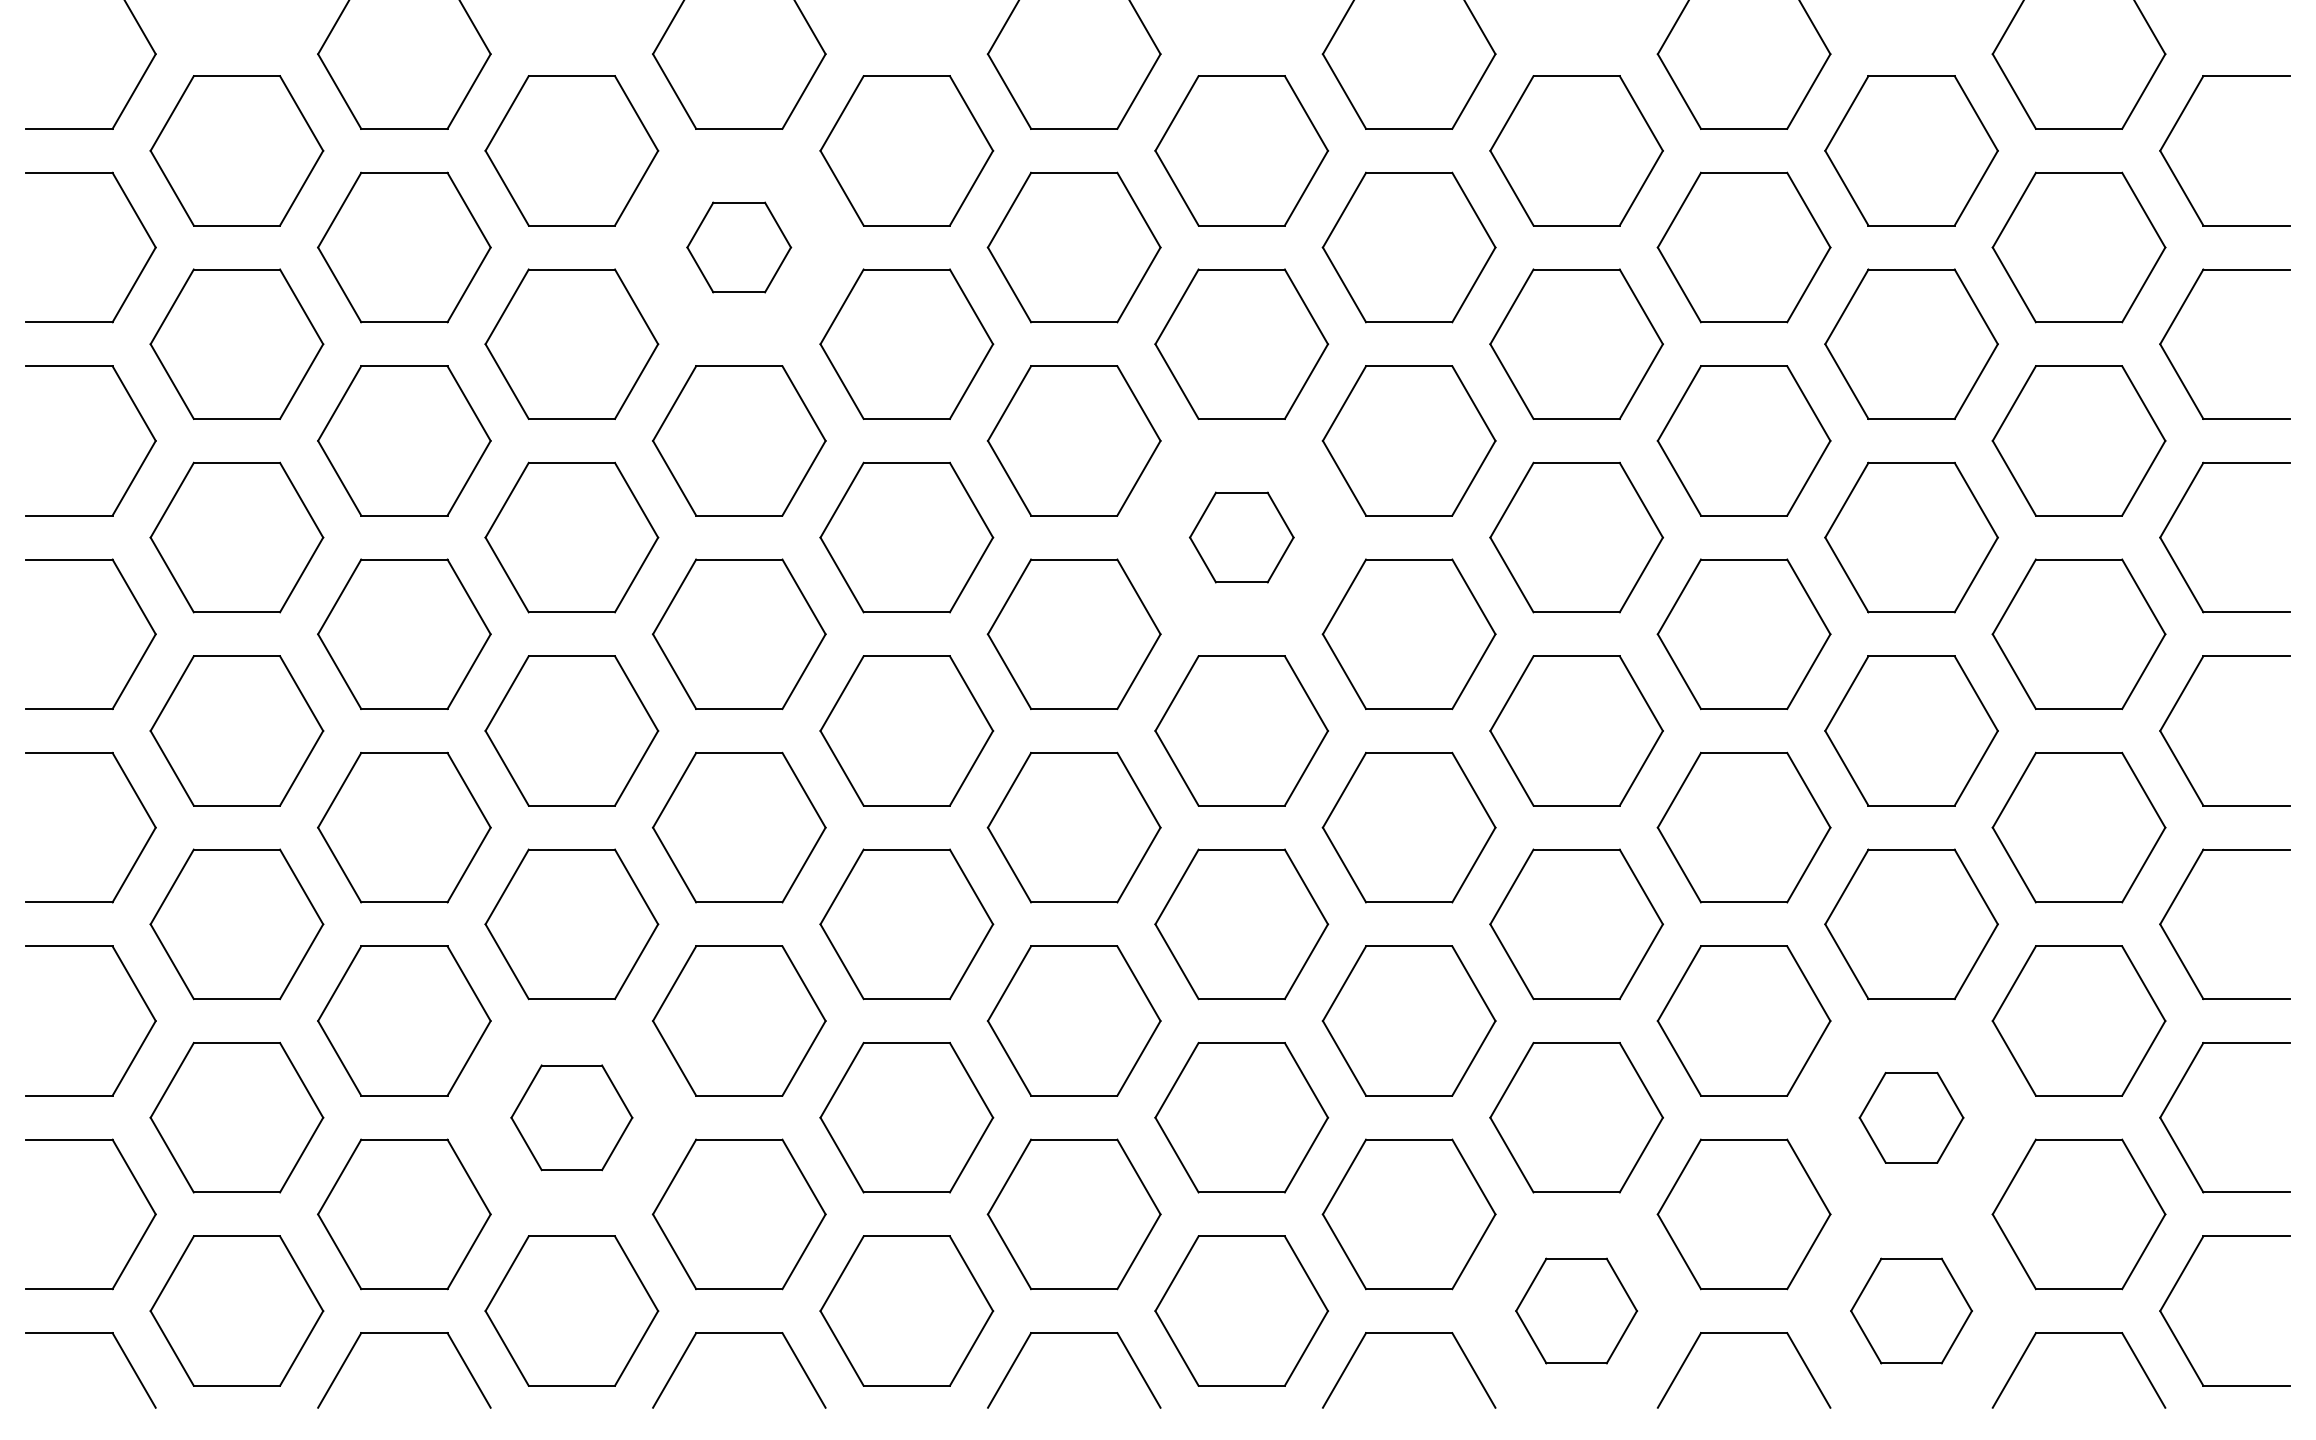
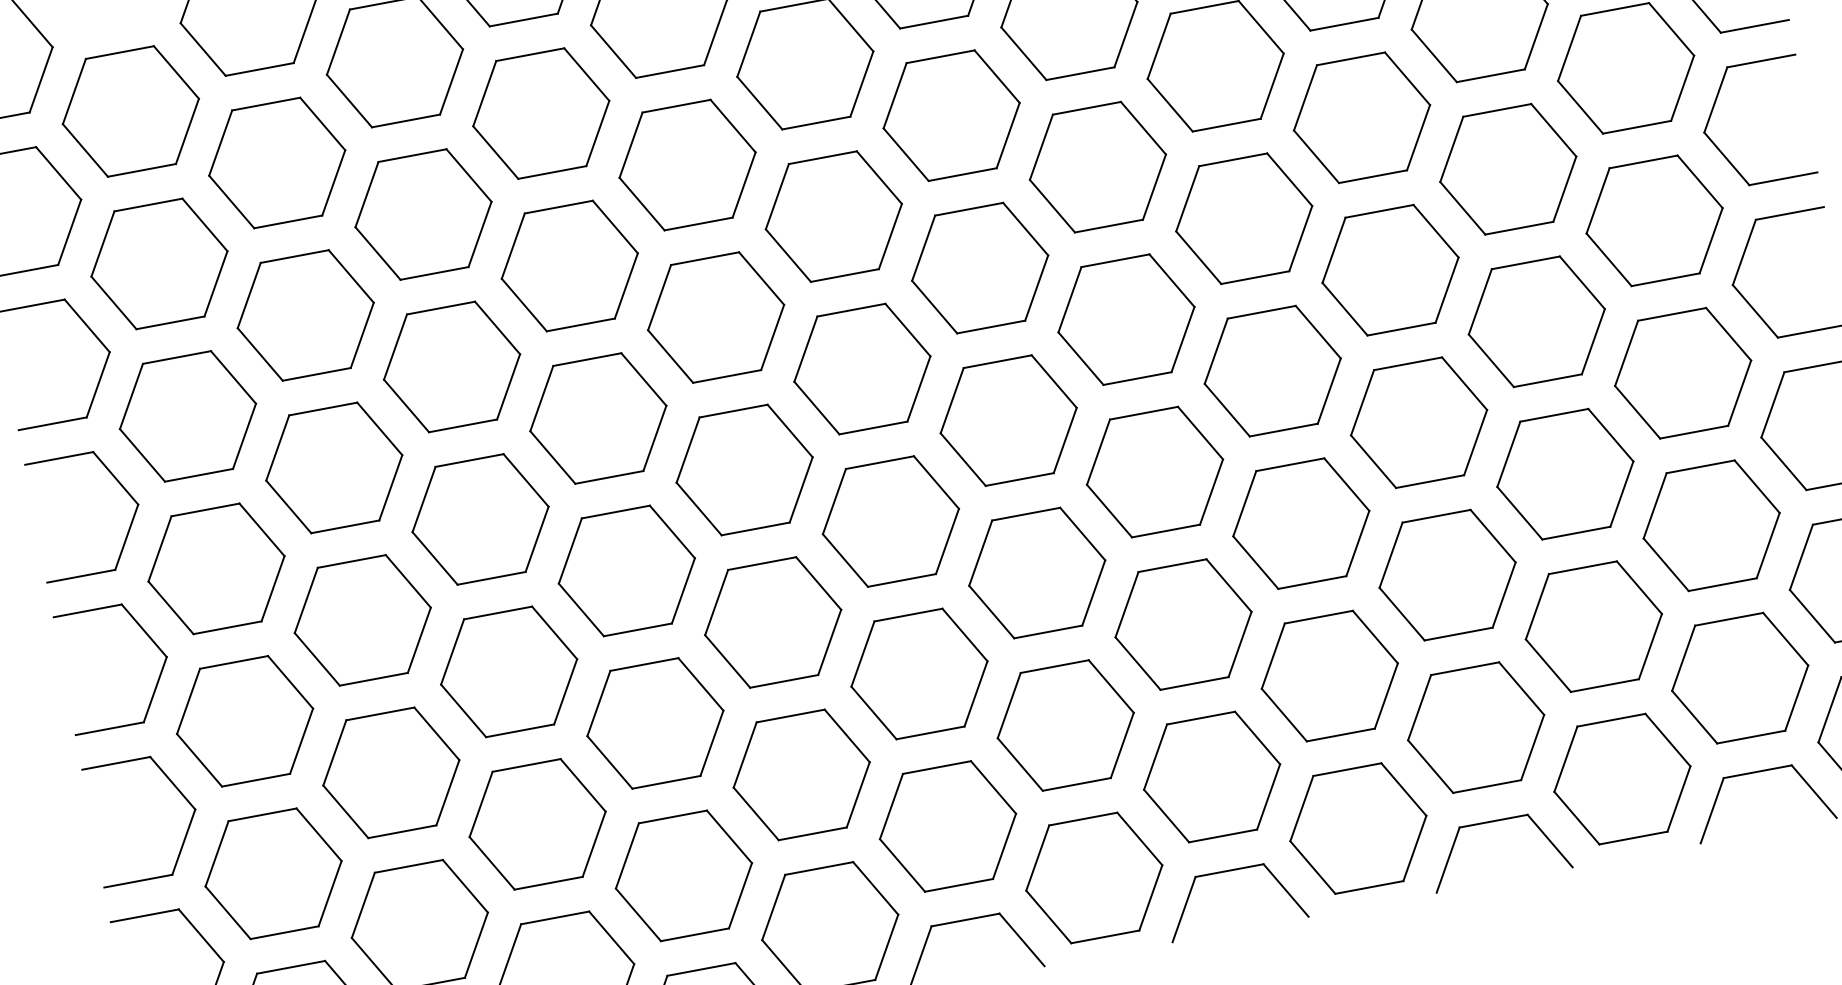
part: (738, 247) -> (540, 113), size x1.67
part: (1241, 537) -> (979, 268), size x1.67
part: (571, 1117) -> (537, 824), size x1.43
part: (1911, 1117) -> (1593, 626), size x1.67
part: (1576, 1310) -> (1358, 828), size x1.43
part: (1911, 1310) -> (1622, 778), size x1.43

